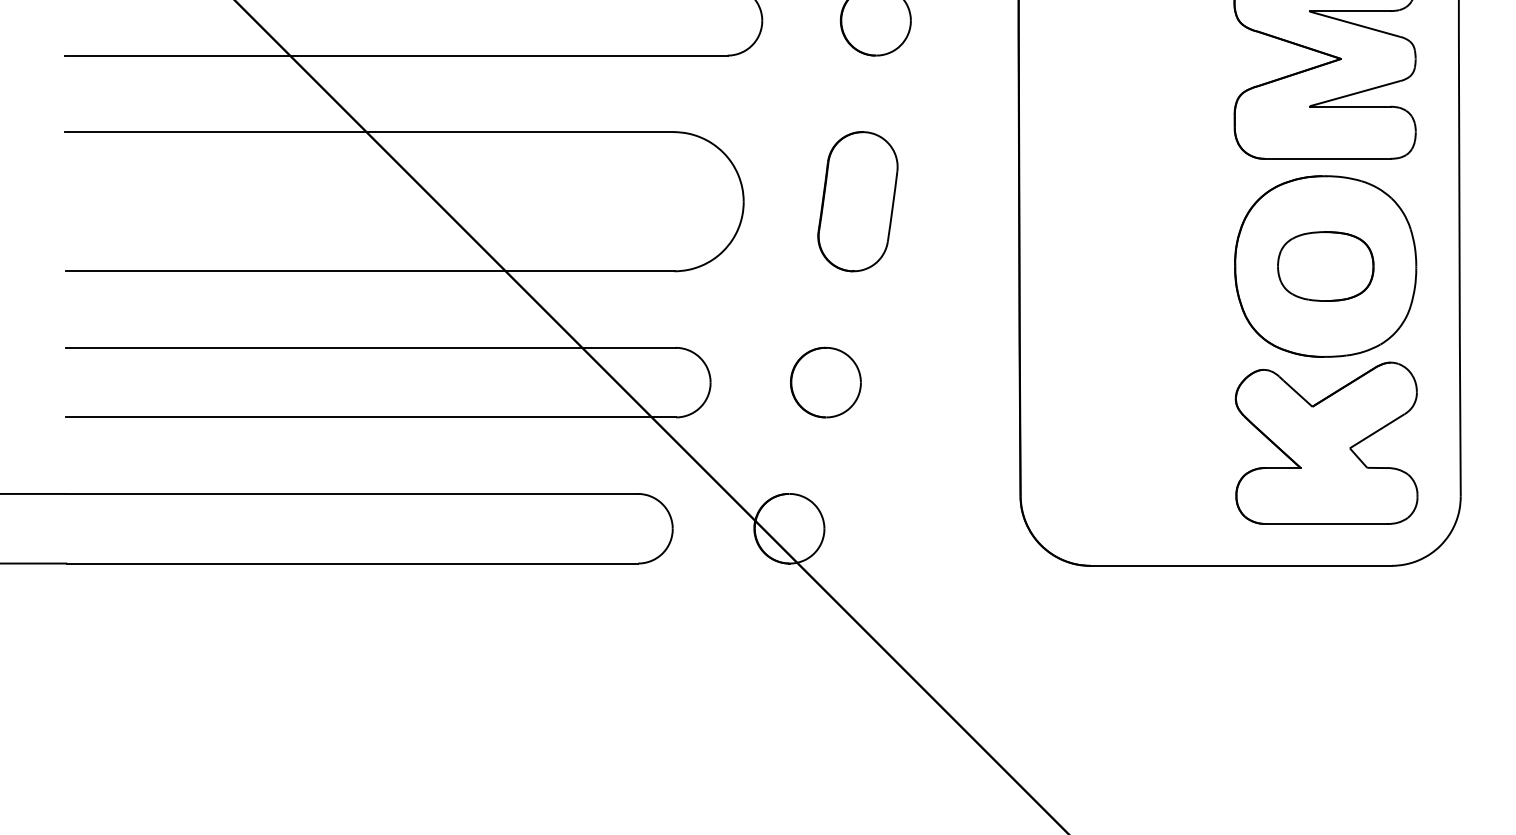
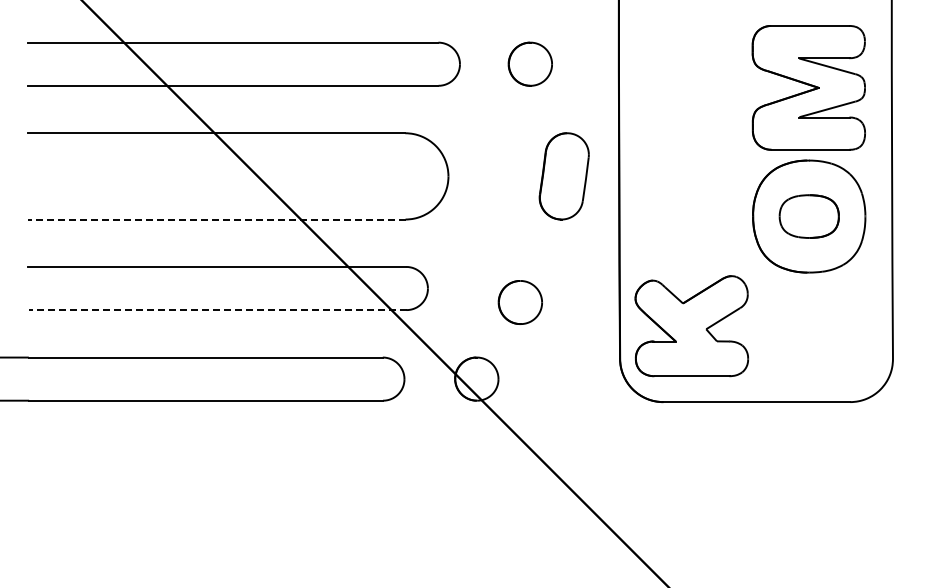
part: (856, 201) -> (563, 176), moved
line: (369, 271) -> (216, 219), solid -> dashed
part: (824, 382) -> (519, 302), moved
line: (371, 418) -> (217, 310), solid -> dashed
part: (1326, 443) -> (691, 326), moved

